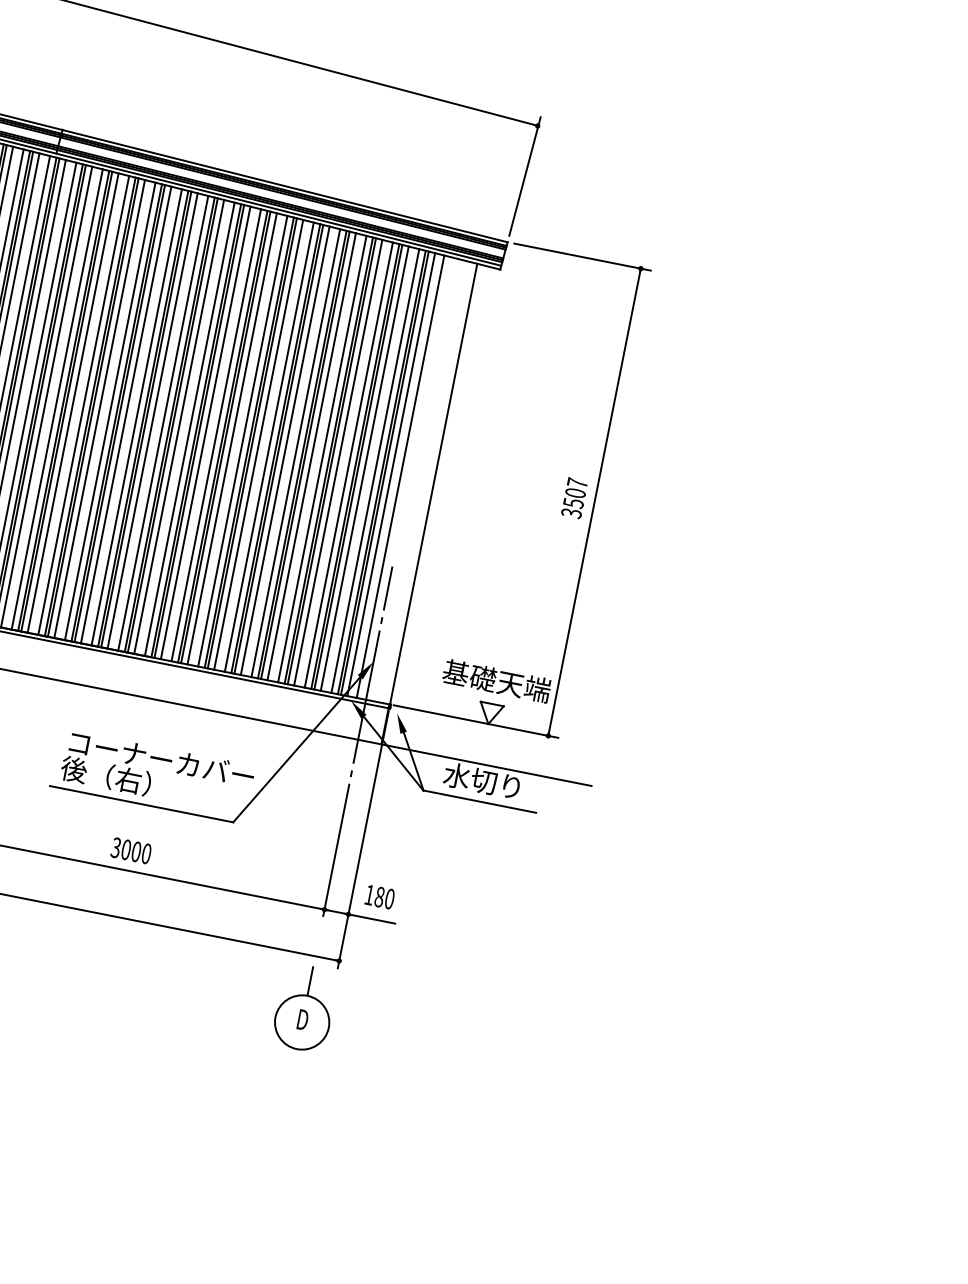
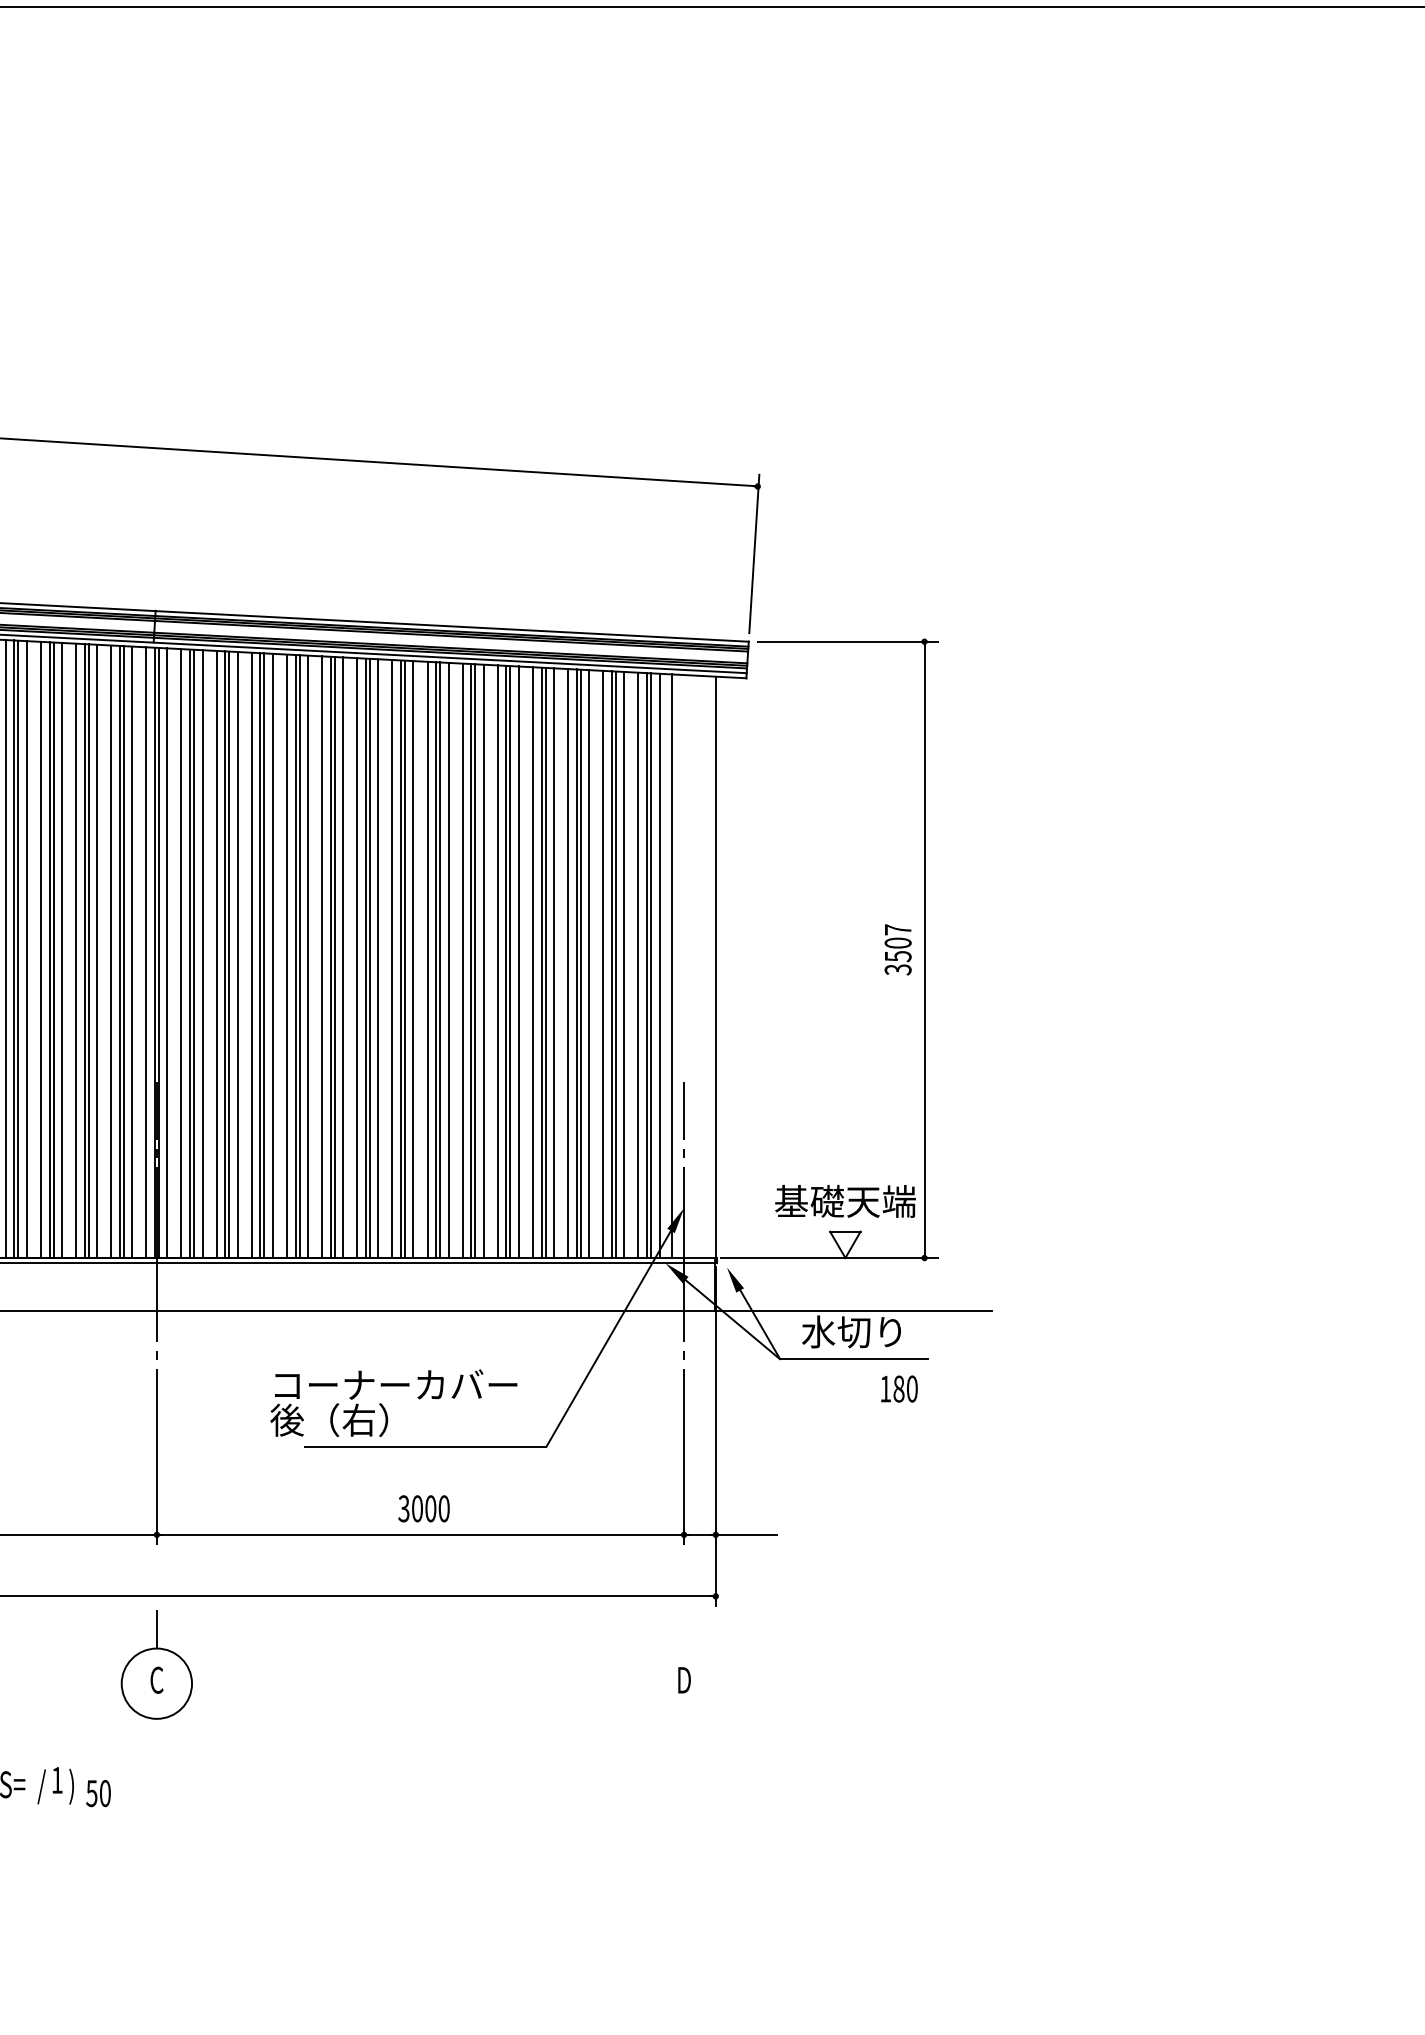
text: (157, 772) -> (393, 1402), moved
text: (380, 896) -> (899, 1388), moved
part: (305, 1007) -> (684, 1664), removed

